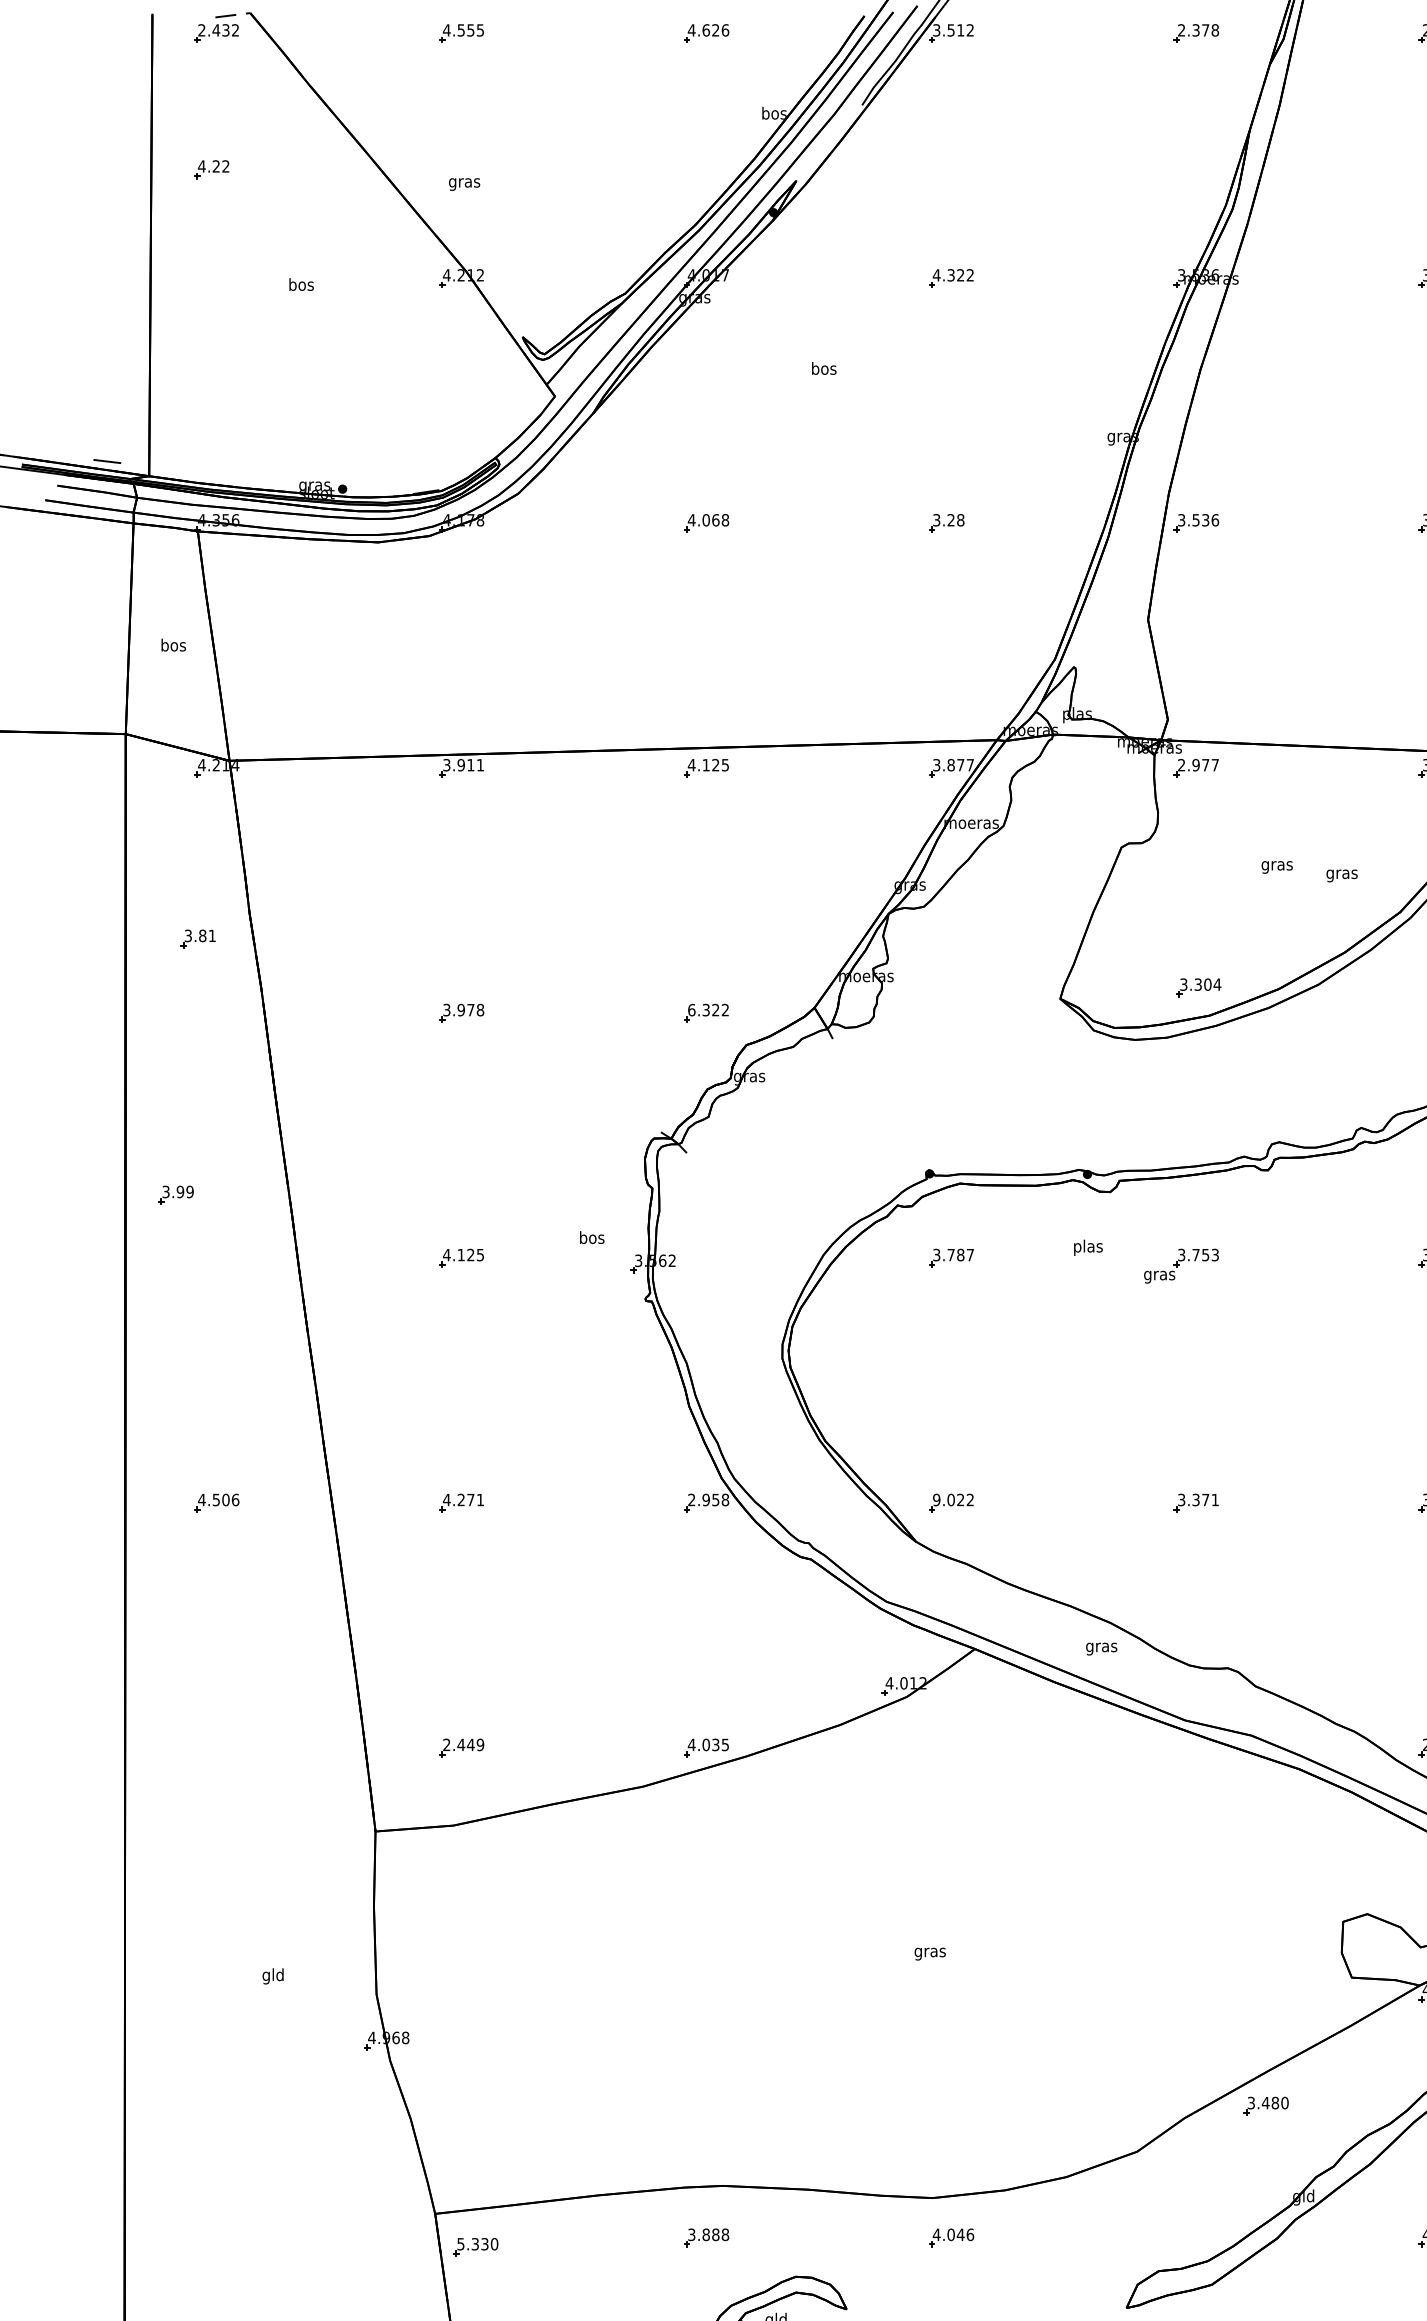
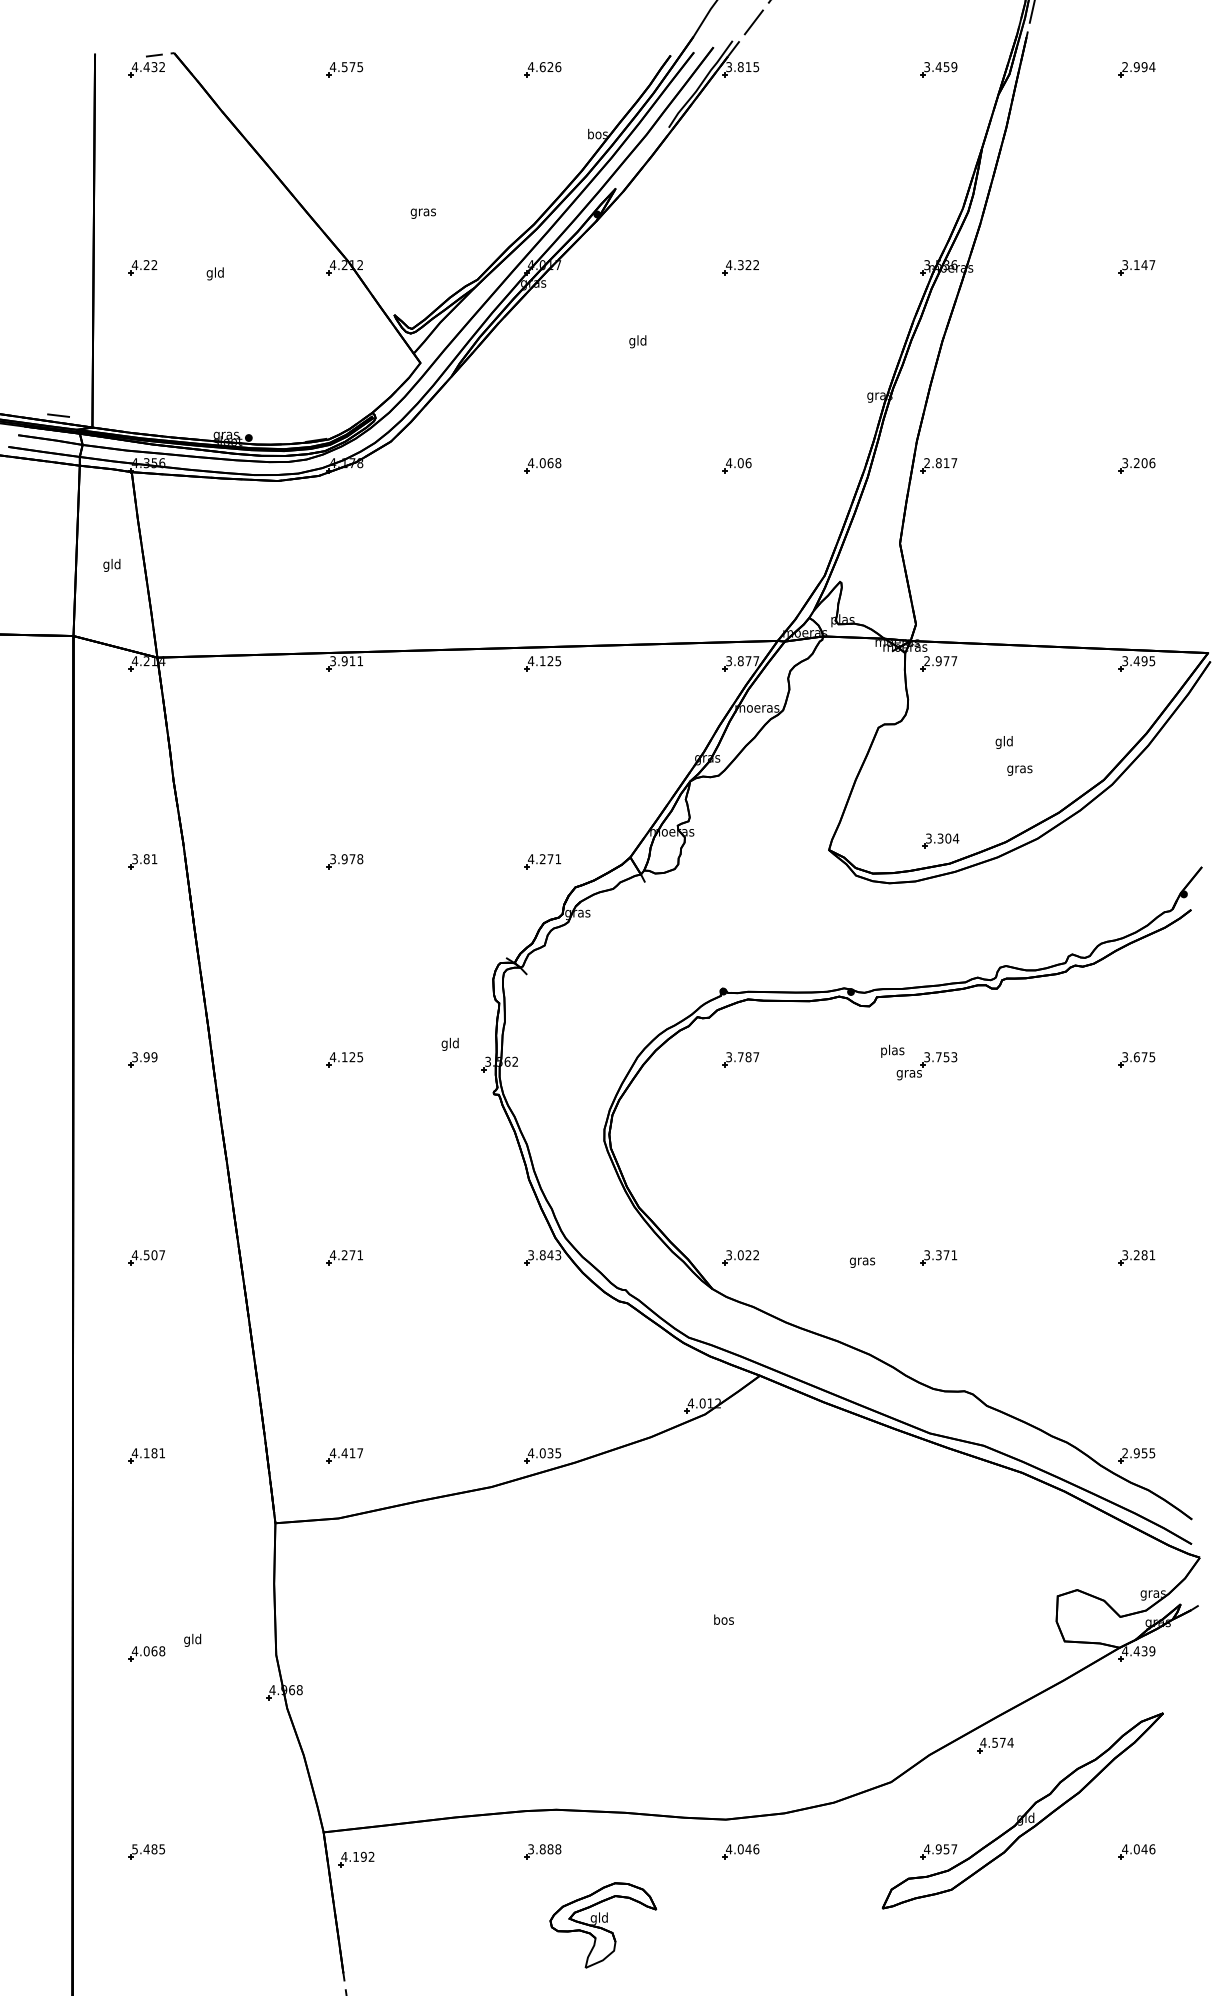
text: (201, 29) -> (134, 66), 2.432 -> 4.432
text: (470, 30) -> (352, 67), 4.555 -> 4.575
text: (960, 30) -> (748, 67), 3.512 -> 3.815
text: (1198, 30) -> (940, 67), 2.378 -> 3.459
part: (211, 169) -> (142, 267), moved
text: (463, 184) -> (422, 213), moved
text: (301, 285) -> (215, 273), bos -> gld
text: (824, 369) -> (638, 341), bos -> gld
text: (948, 520) -> (738, 463), 3.28 -> 4.06
text: (1198, 520) -> (940, 463), 3.536 -> 2.817
text: (174, 646) -> (112, 565), bos -> gld
text: (1276, 865) -> (1003, 742), gras -> gld
text: (1341, 875) -> (1019, 770), moved
part: (197, 938) -> (142, 861), moved
text: (708, 1010) -> (544, 859), 6.322 -> 4.271
part: (175, 1194) -> (142, 1059), moved
text: (592, 1238) -> (450, 1043), bos -> gld
text: (1088, 1246) -> (892, 1050), moved
text: (937, 1499) -> (729, 1254), 9.022 -> 3.022
text: (235, 1500) -> (162, 1255), 4.506 -> 4.507
text: (708, 1500) -> (544, 1255), 2.958 -> 3.843
text: (1101, 1648) -> (862, 1262), moved
text: (463, 1745) -> (346, 1453), 2.449 -> 4.417
part: (216, 1747) -> (146, 1455), added
text: (929, 1951) -> (723, 1620), gras -> bos
part: (216, 1992) -> (146, 1653), added
text: (1267, 2102) -> (996, 1742), 3.480 -> 4.574
part: (216, 2237) -> (146, 1851), added
part: (1195, 2237) -> (938, 1851), added
text: (477, 2243) -> (357, 1856), 5.330 -> 4.192

